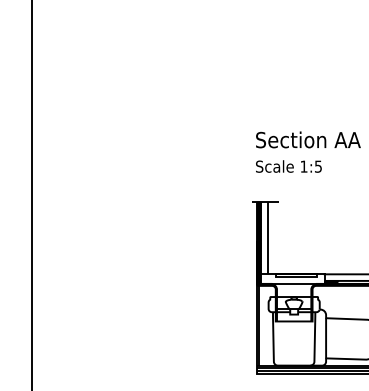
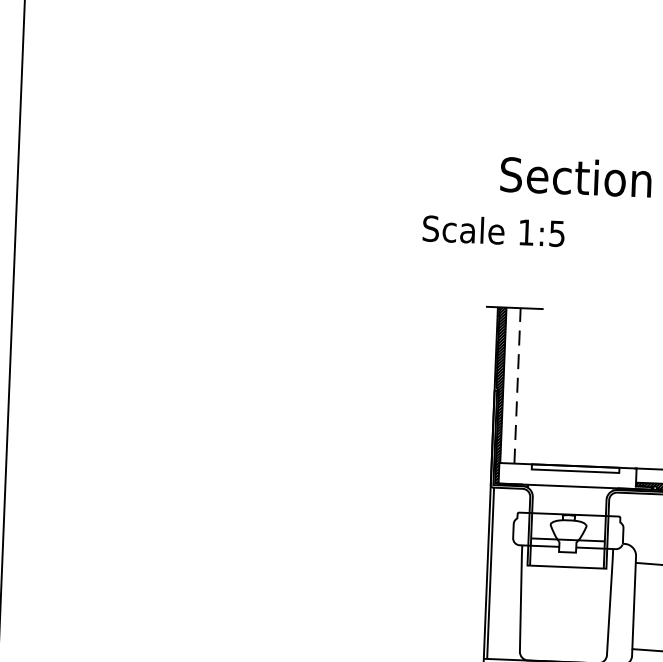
text: (288, 166) -> (492, 230), moved
line: (267, 237) -> (516, 384), solid -> dashed

